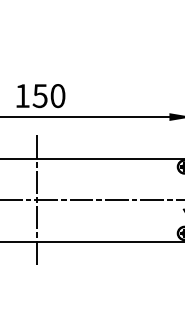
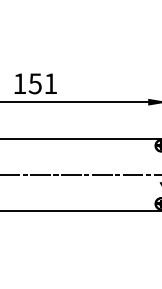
text: (57, 96) -> (50, 84), 150 -> 151
line: (36, 200) -> (32, 175), removed

